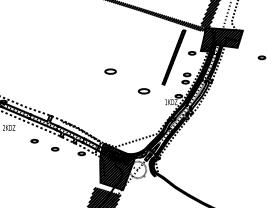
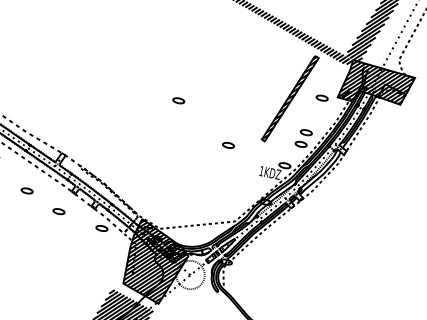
part: (110, 71) -> (178, 100), size x0.62
part: (144, 91) -> (228, 145), size x0.62

